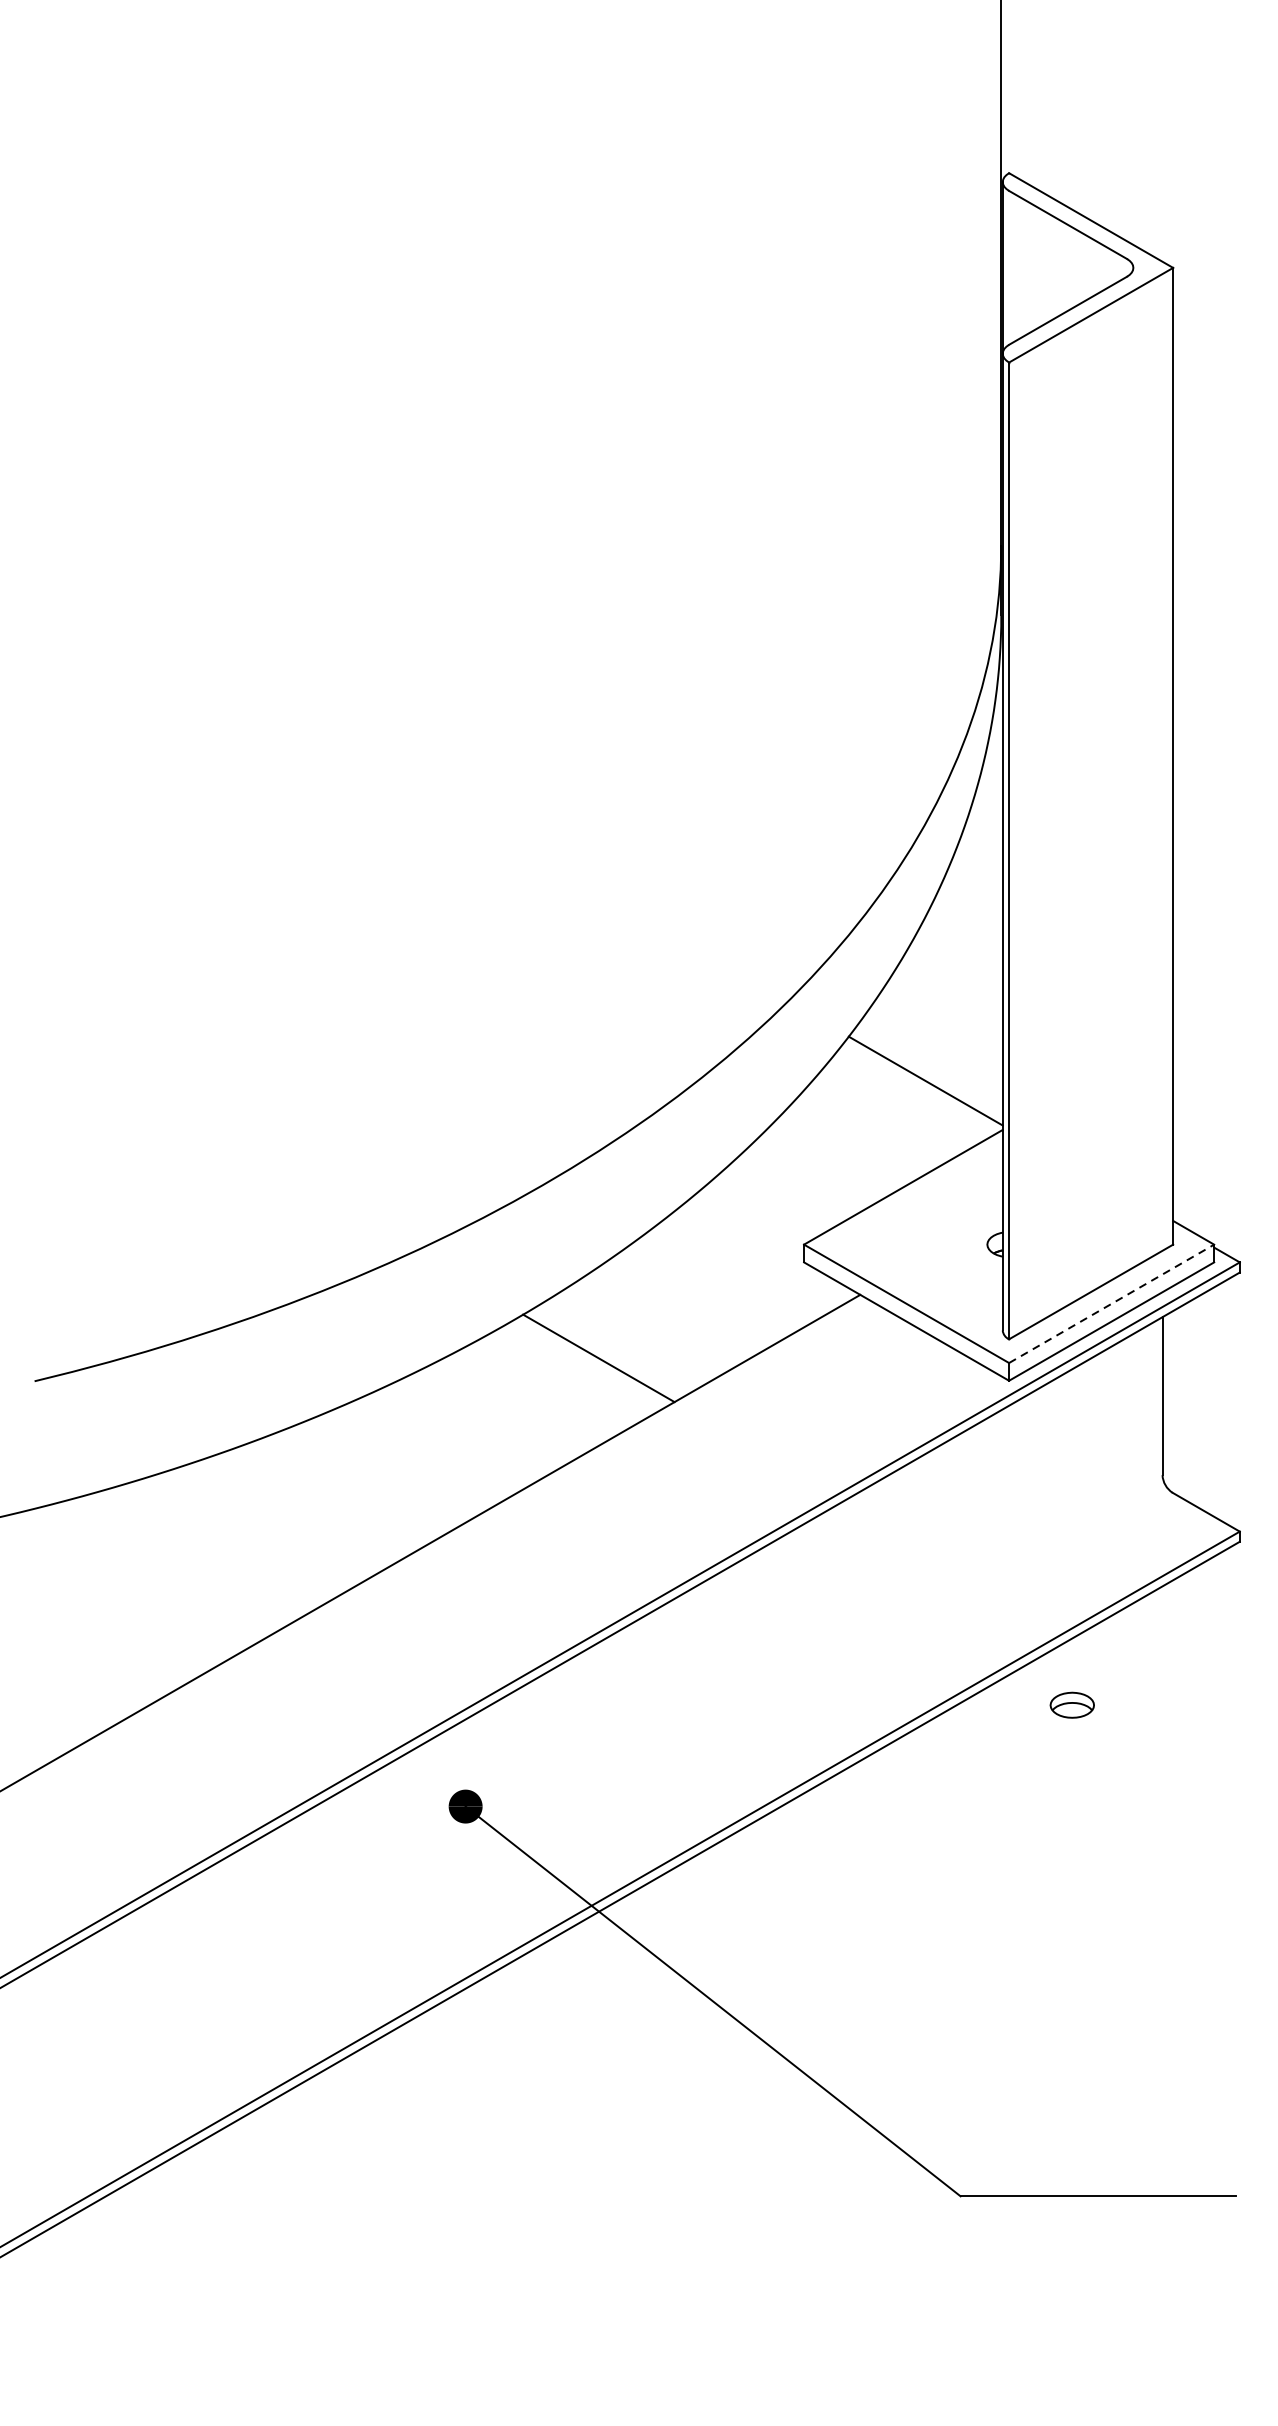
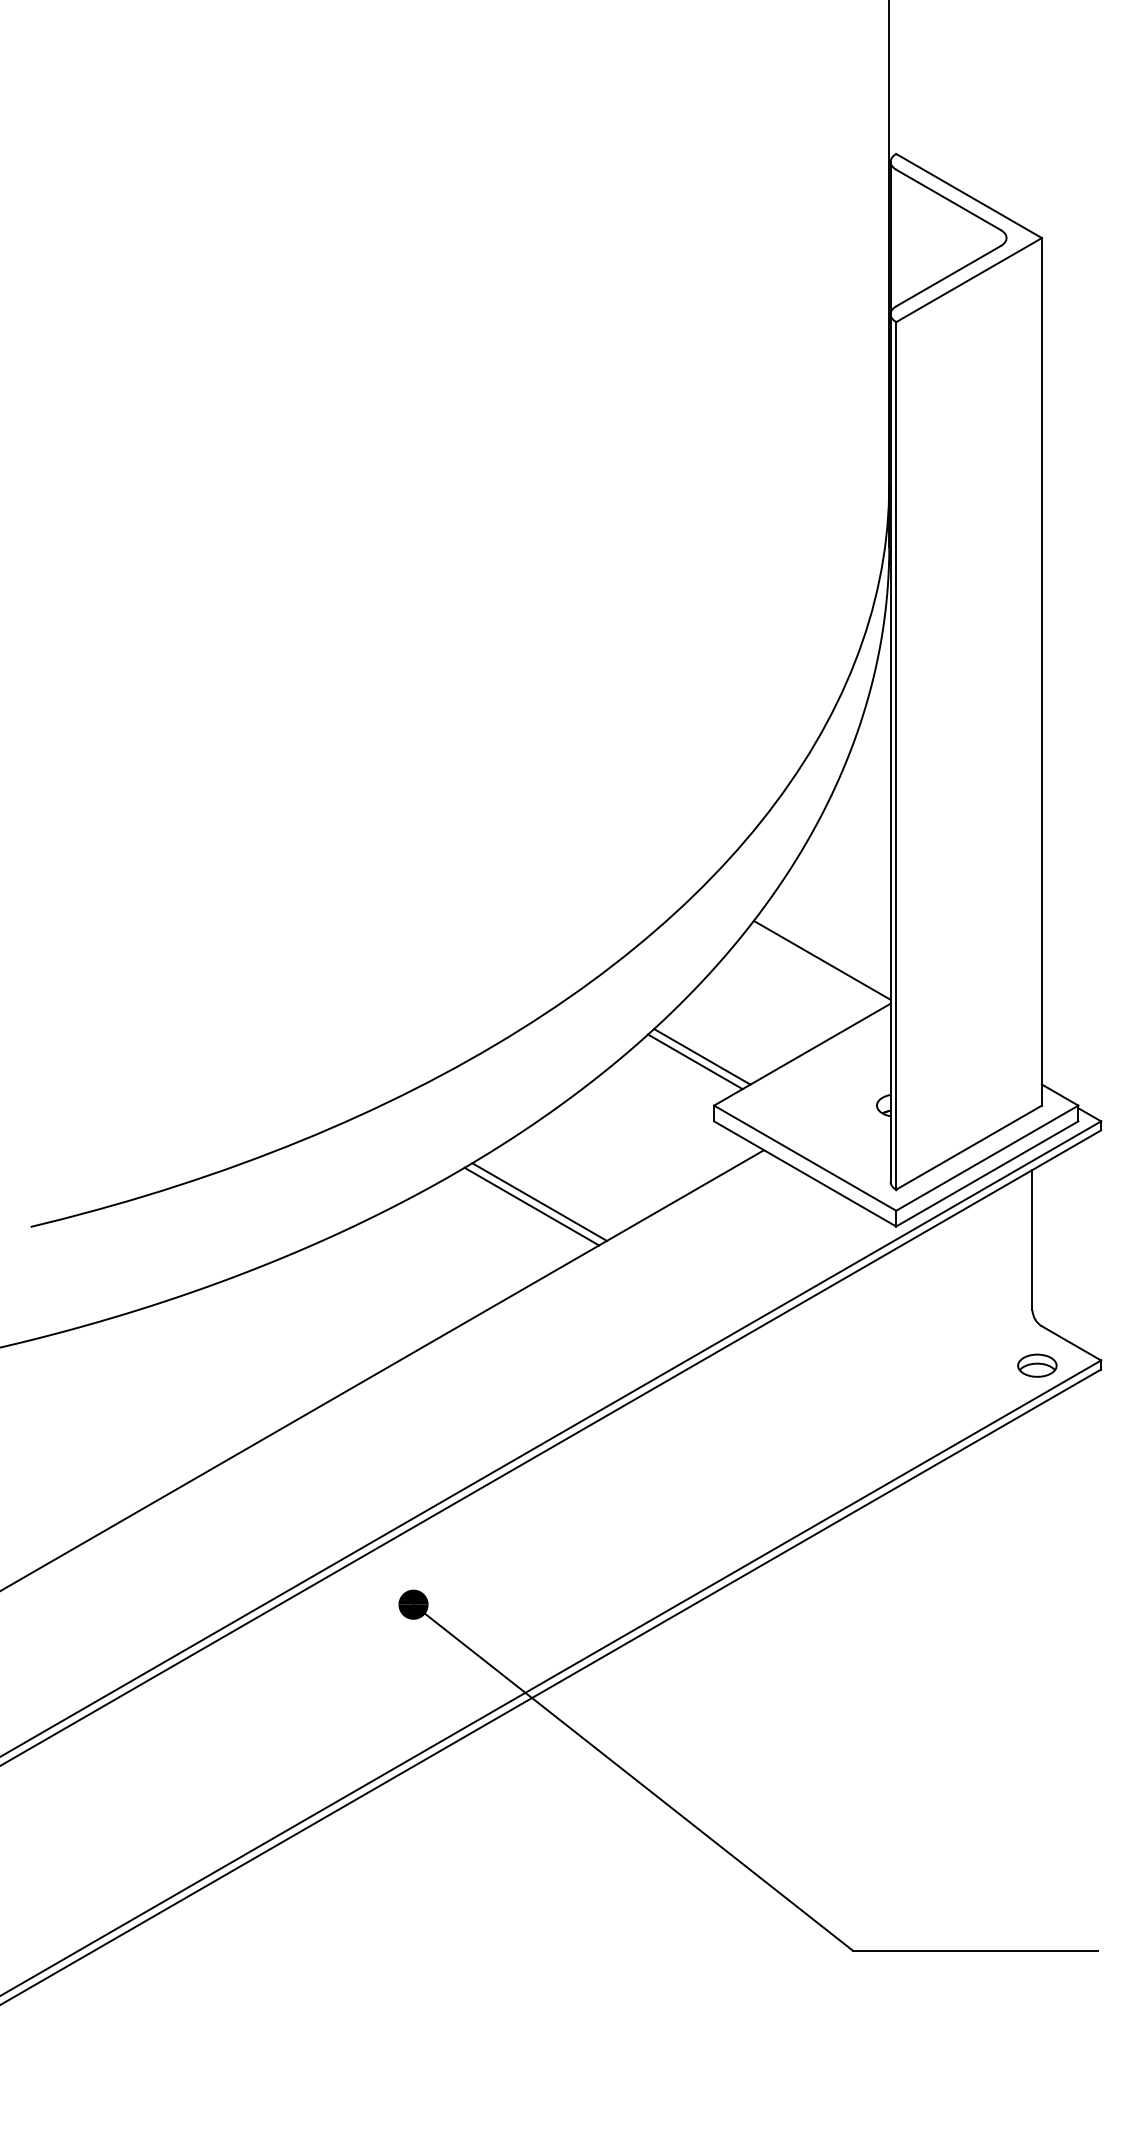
line: (790, 1189) -> (702, 1056), added
line: (783, 1194) -> (695, 1061), added
line: (1111, 1303) -> (987, 1157), dashed -> solid
line: (607, 1352) -> (539, 1201), added
part: (1072, 1705) -> (1037, 1365), moved

